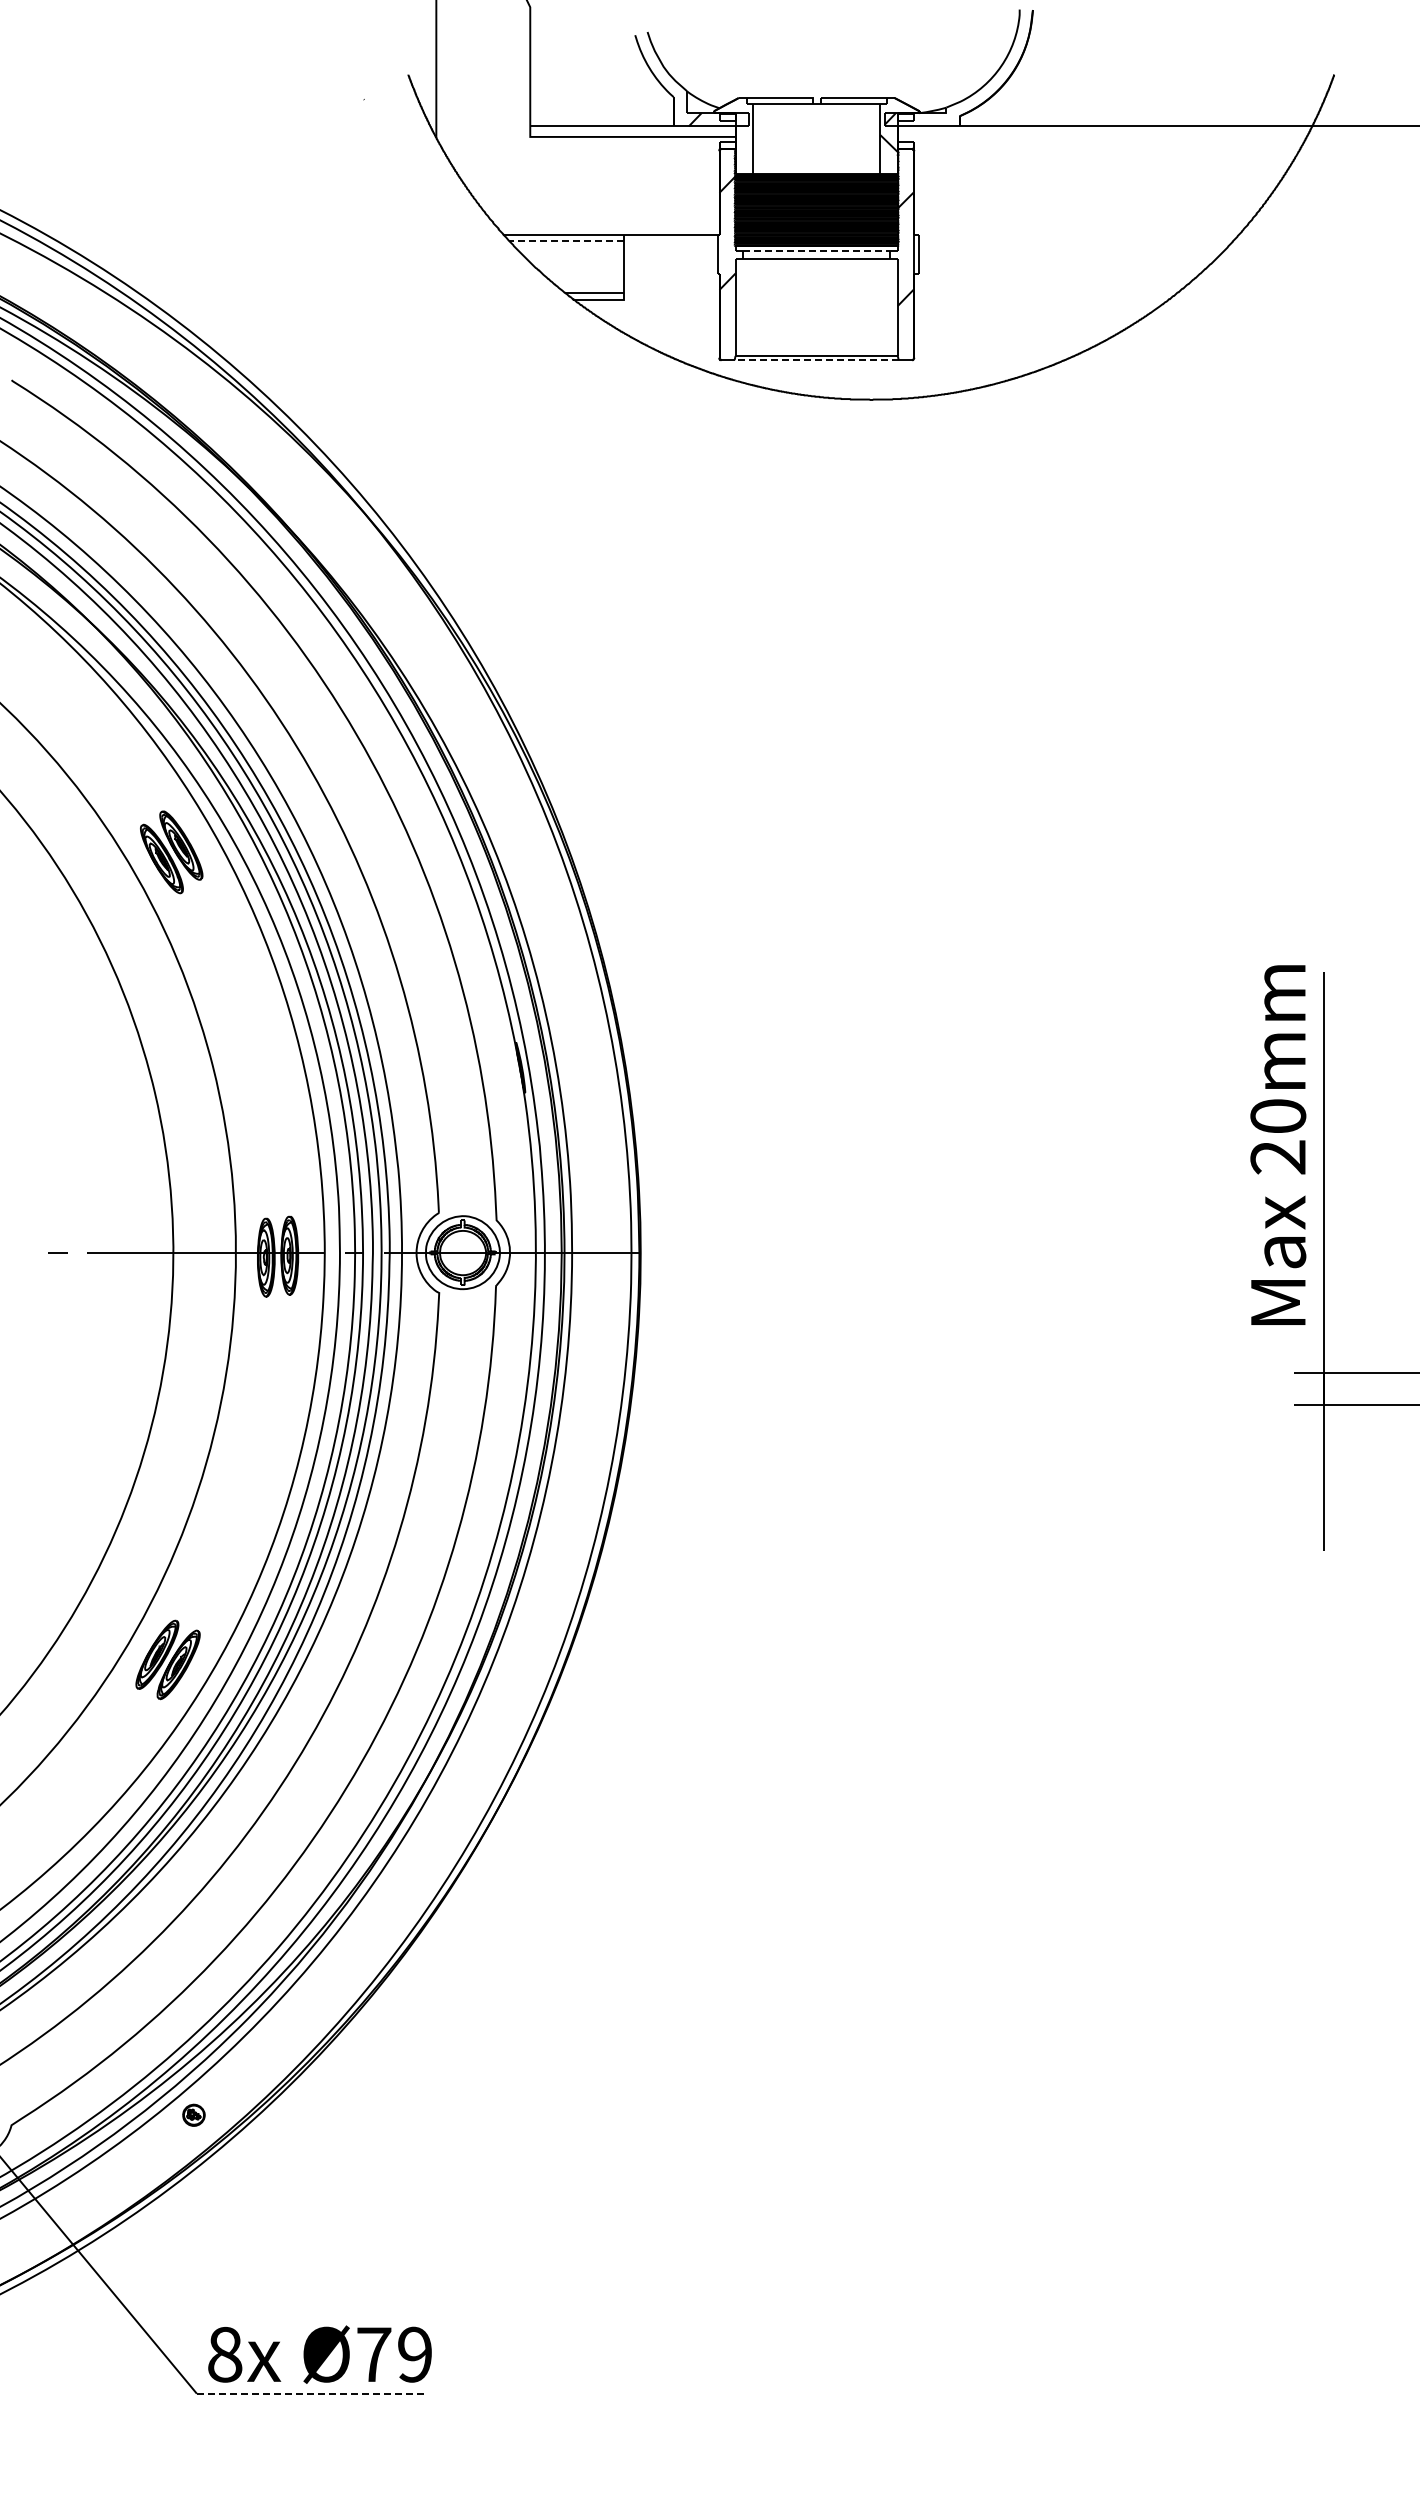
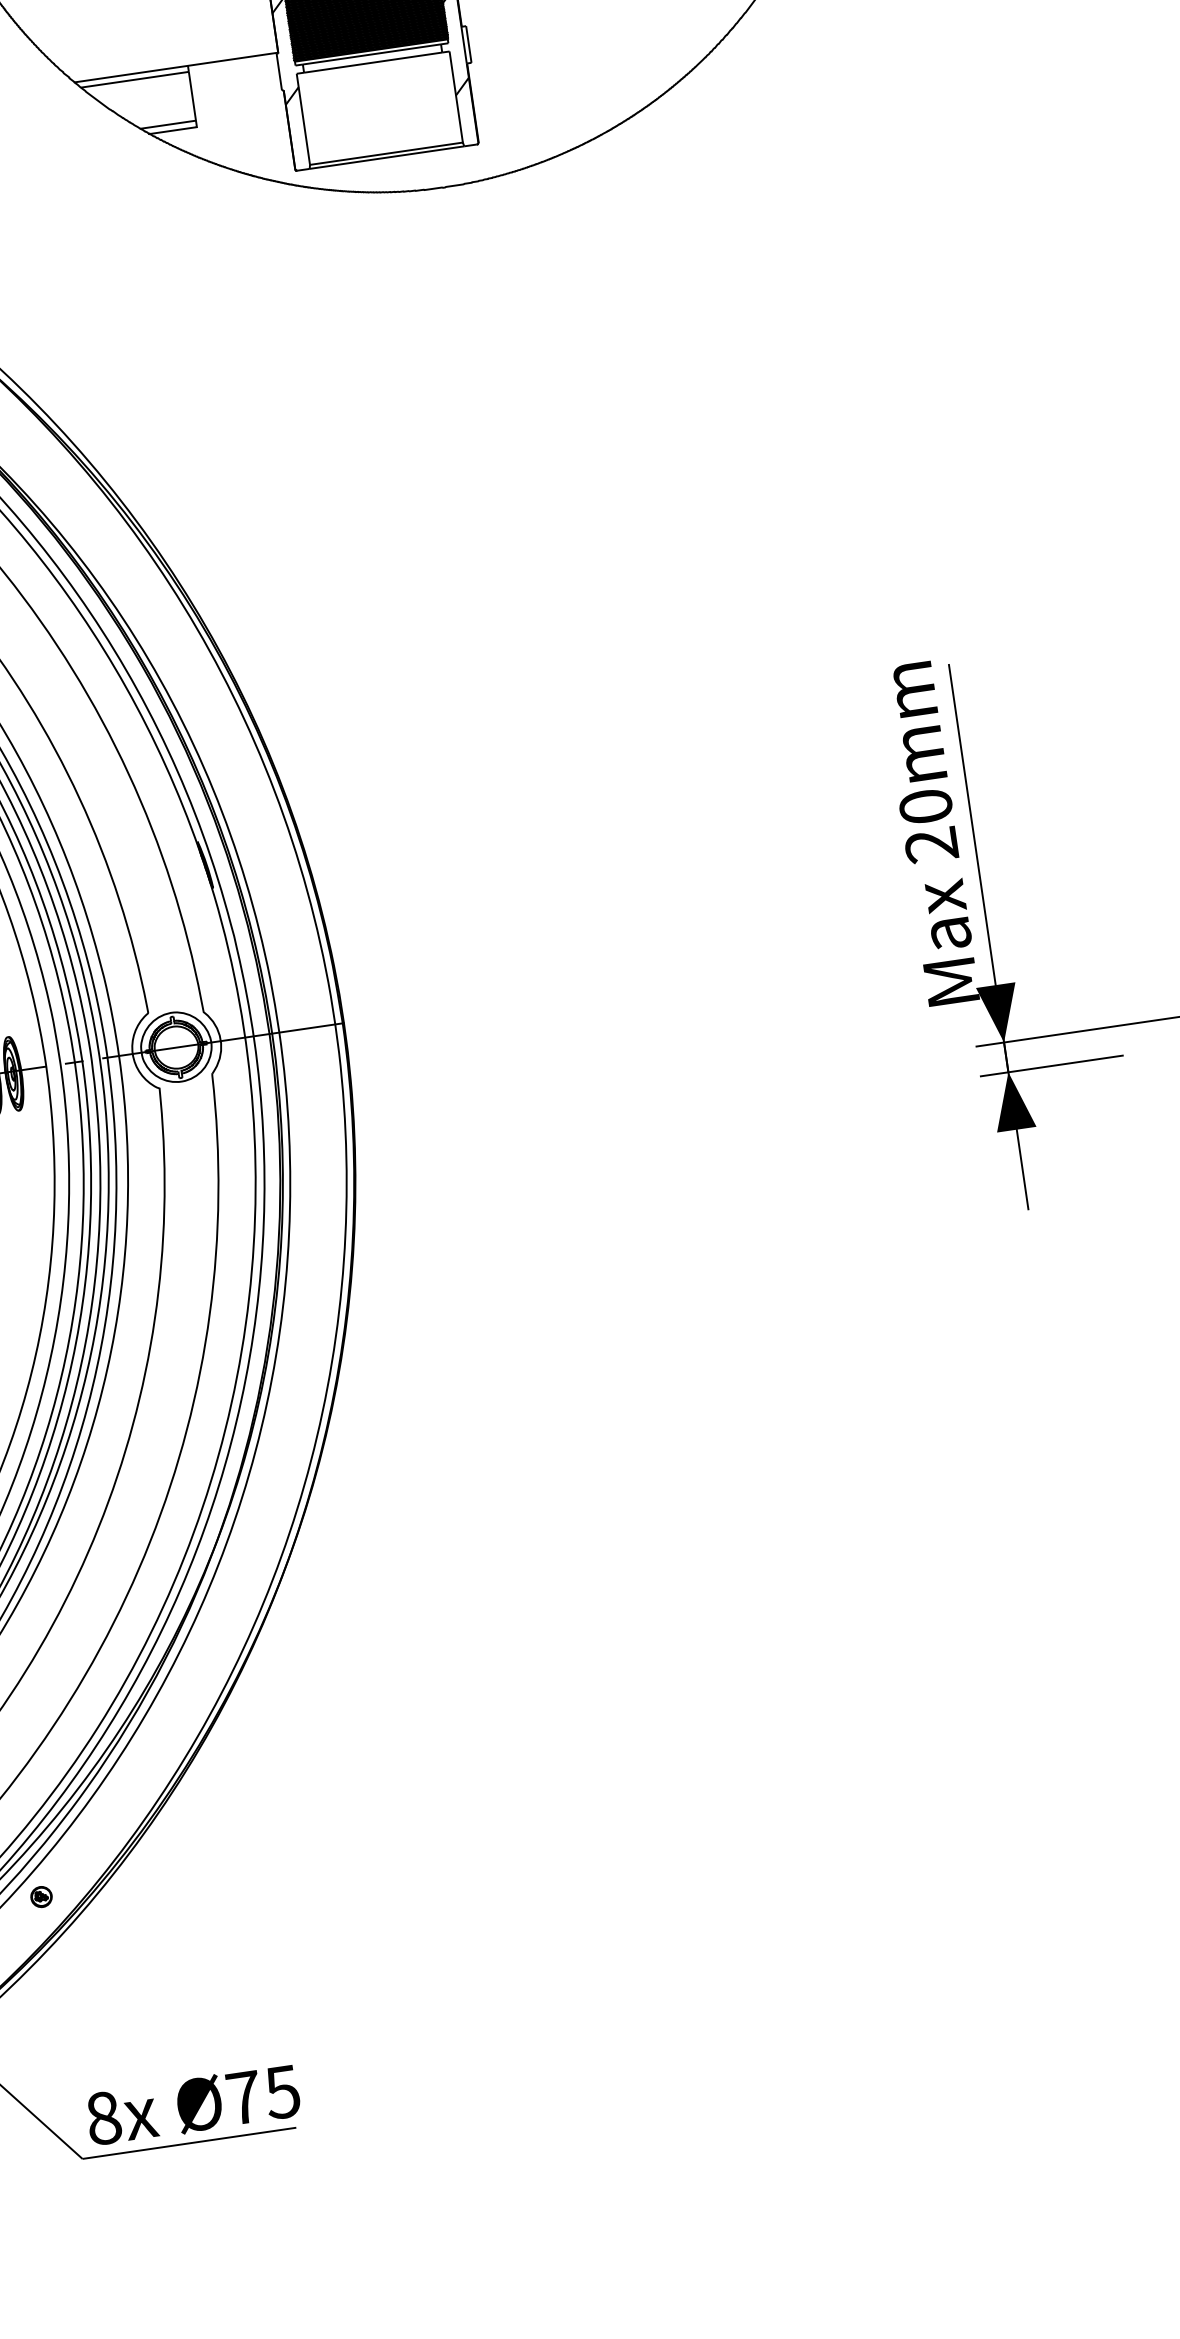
line: (565, 240) -> (133, 79), dashed -> solid
line: (816, 250) -> (371, 54), dashed -> solid
line: (816, 360) -> (386, 158), dashed -> solid
fill: (1323, 1342) -> (999, 1013), added
fill: (1323, 1434) -> (1012, 1100), added
text: (414, 2354) -> (282, 2092), Ø79 -> Ø75
line: (309, 2393) -> (188, 2143), dashed -> solid

